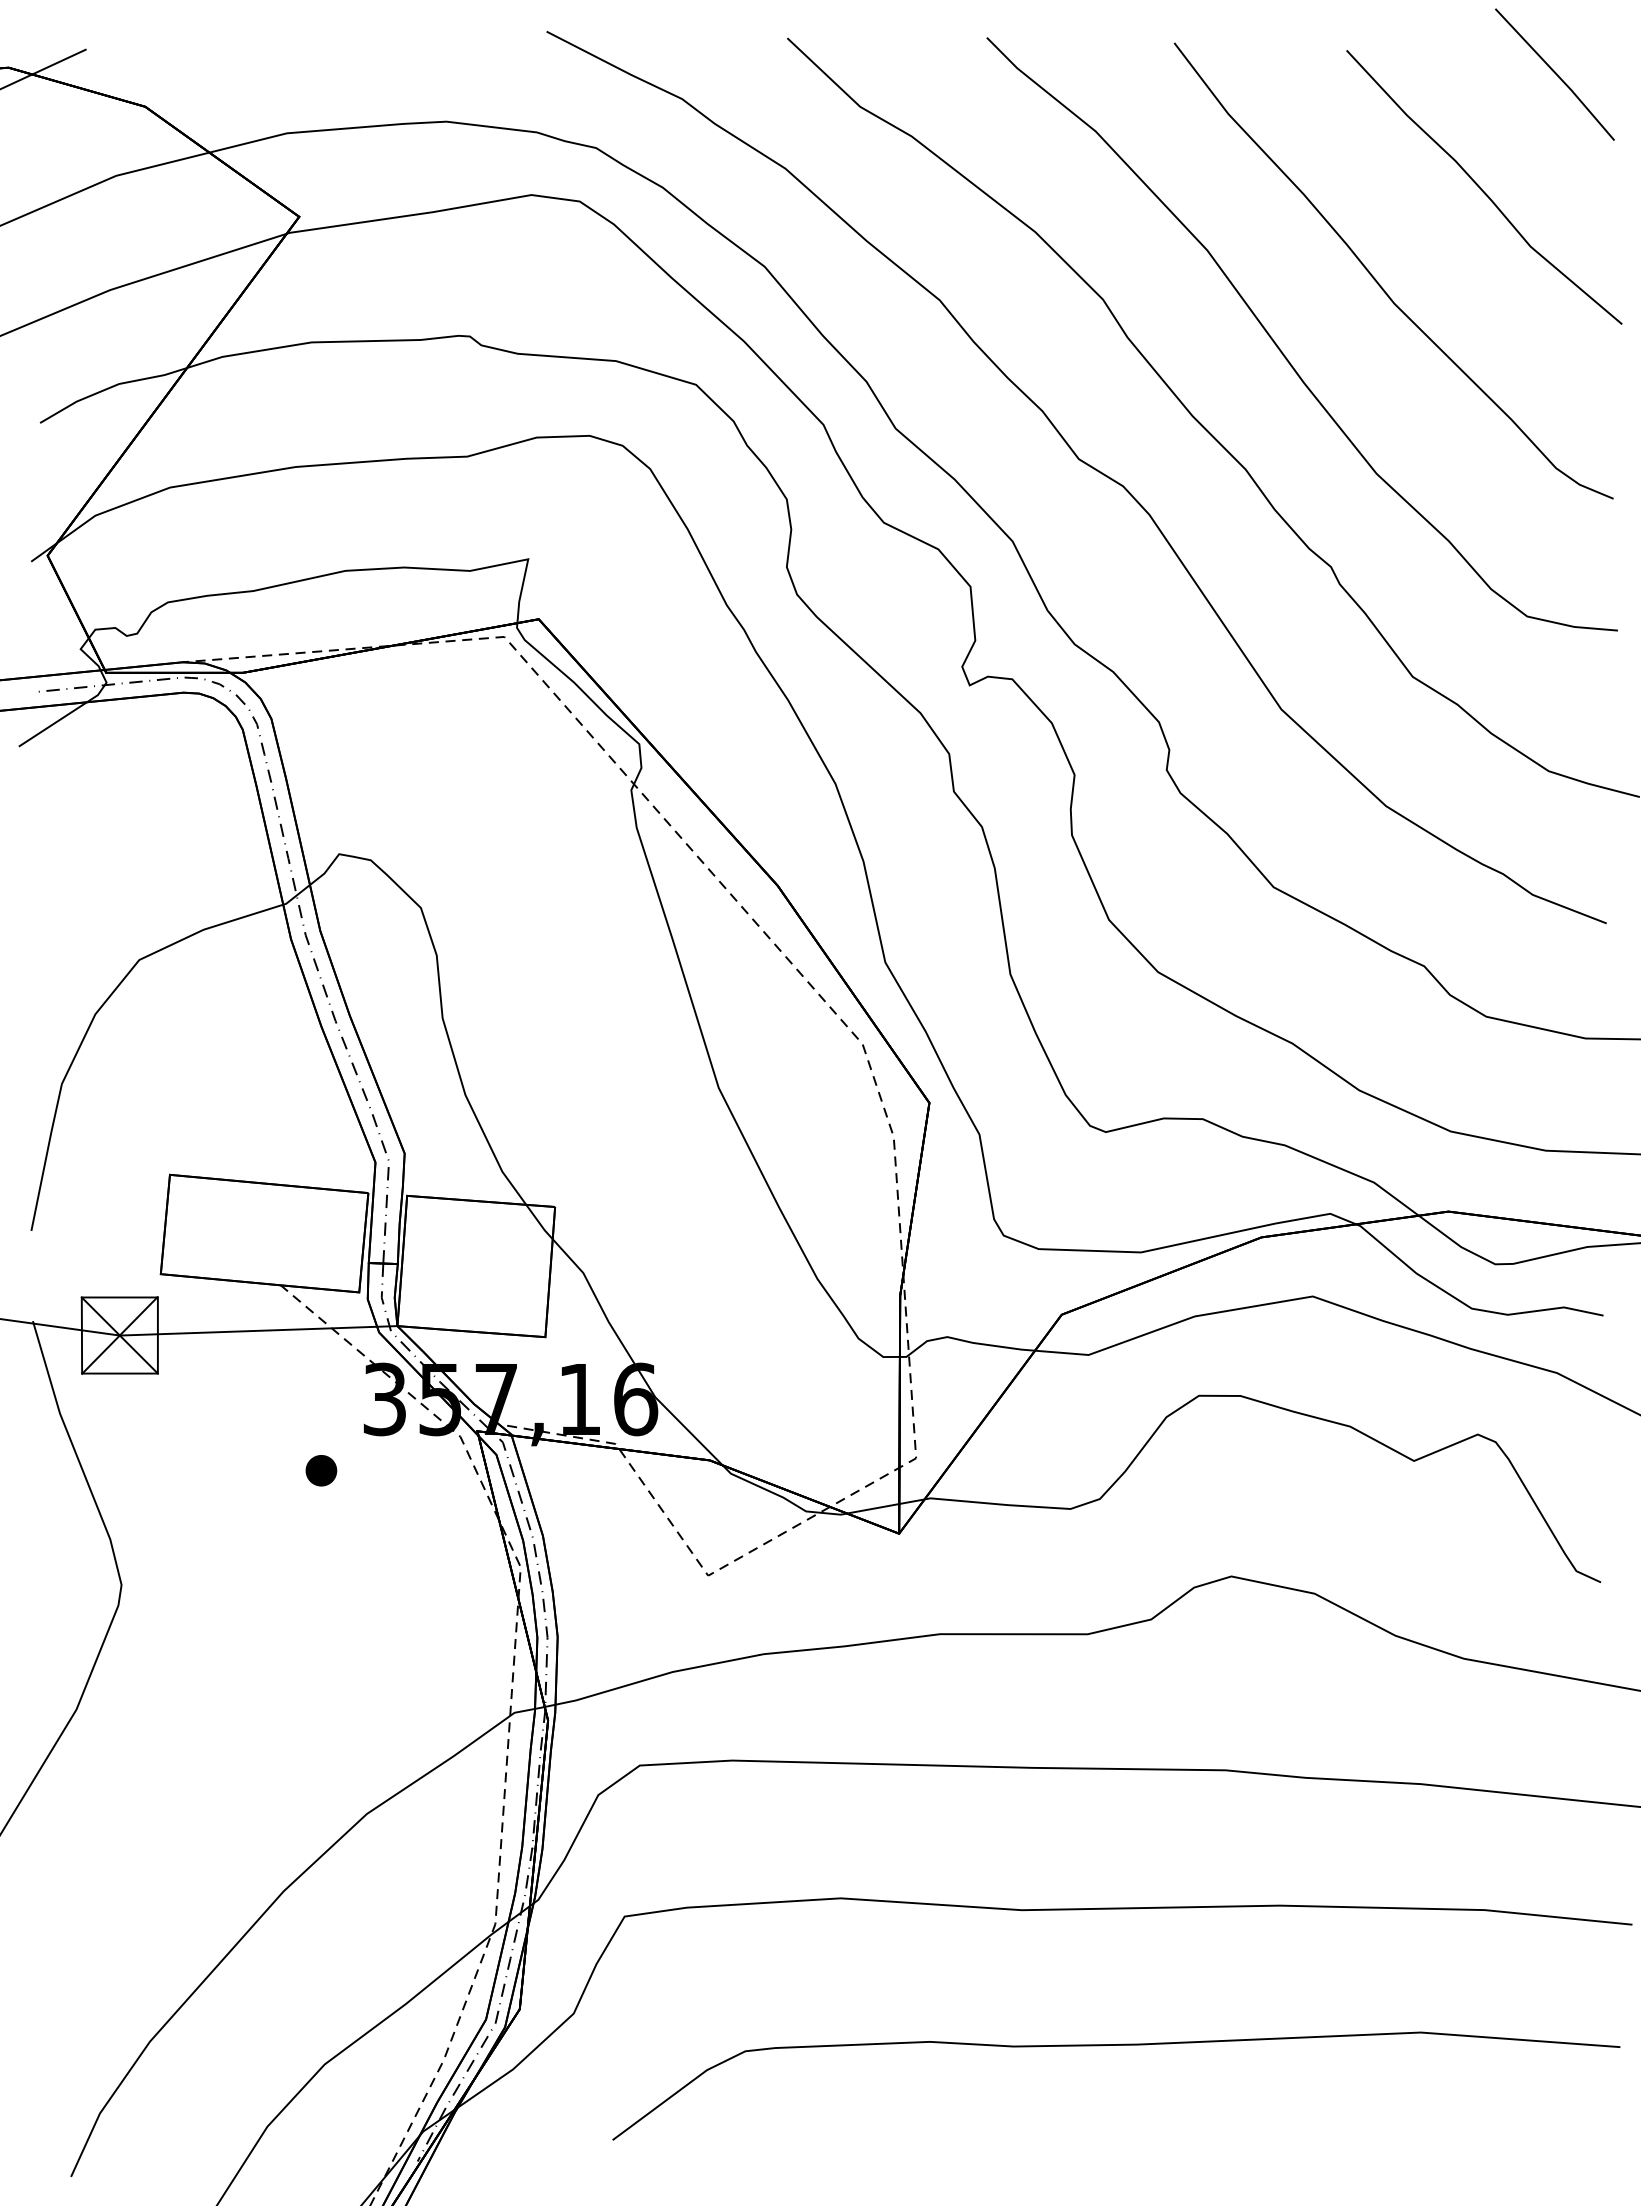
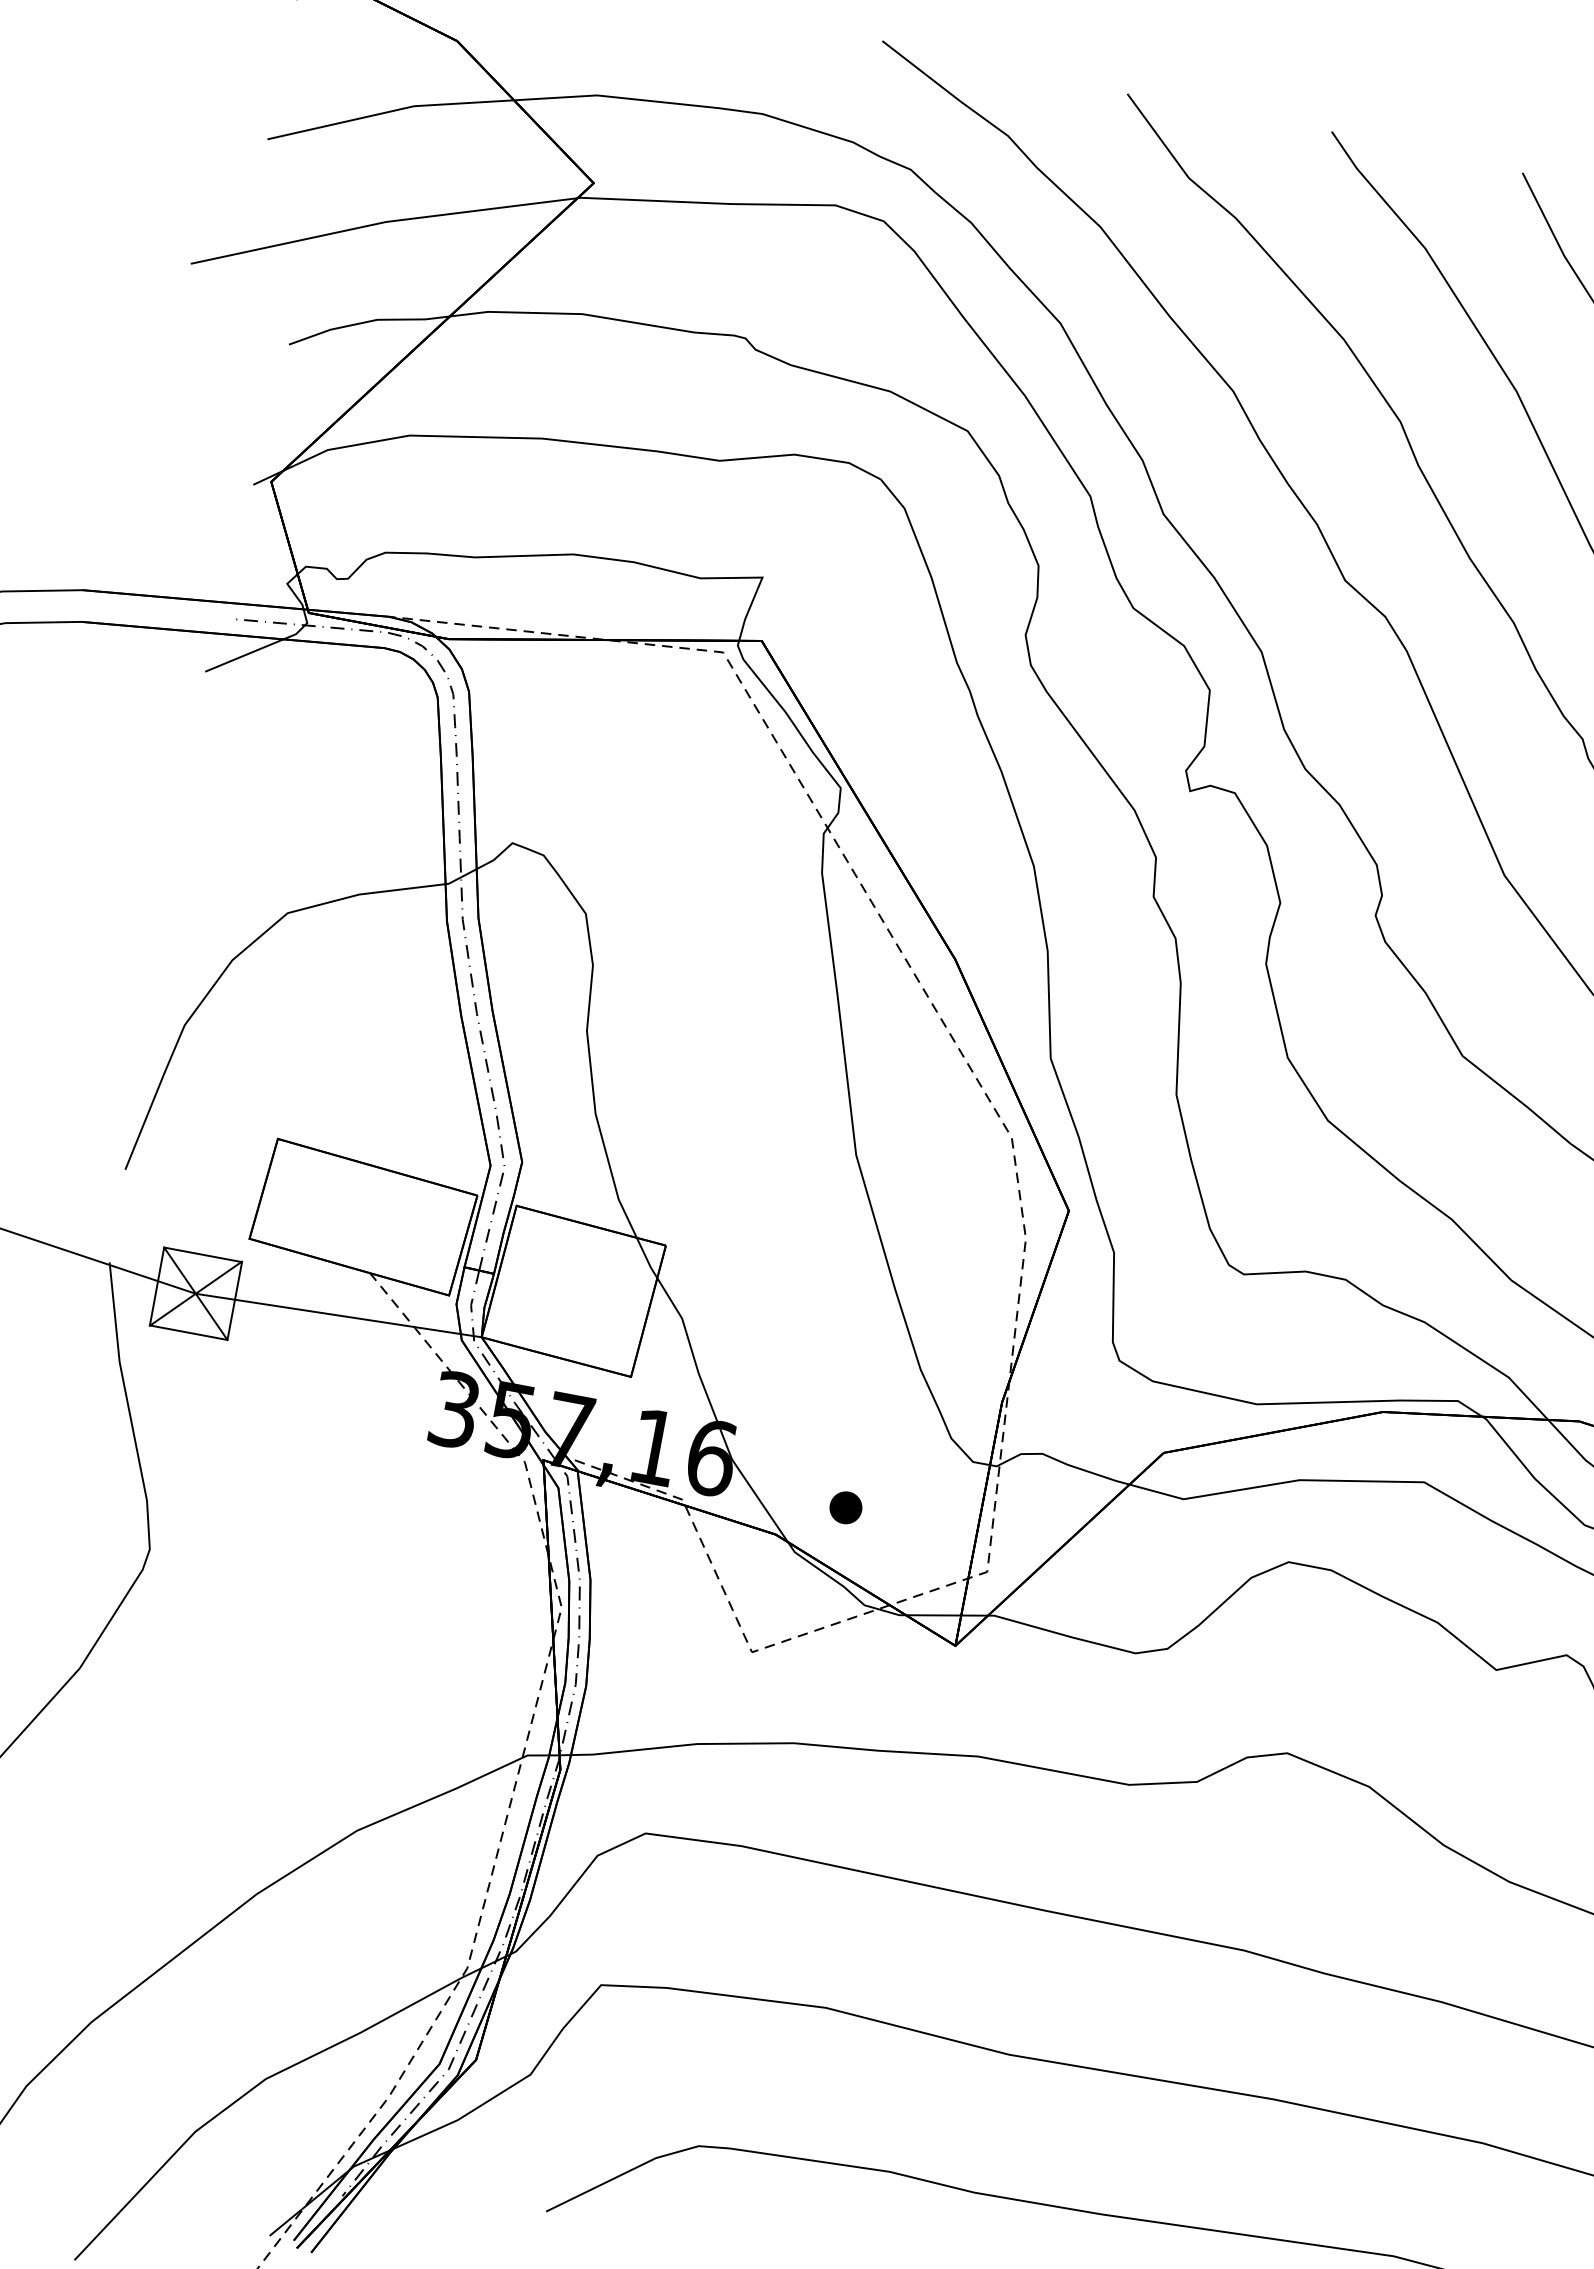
part: (321, 1470) -> (846, 1507), moved

